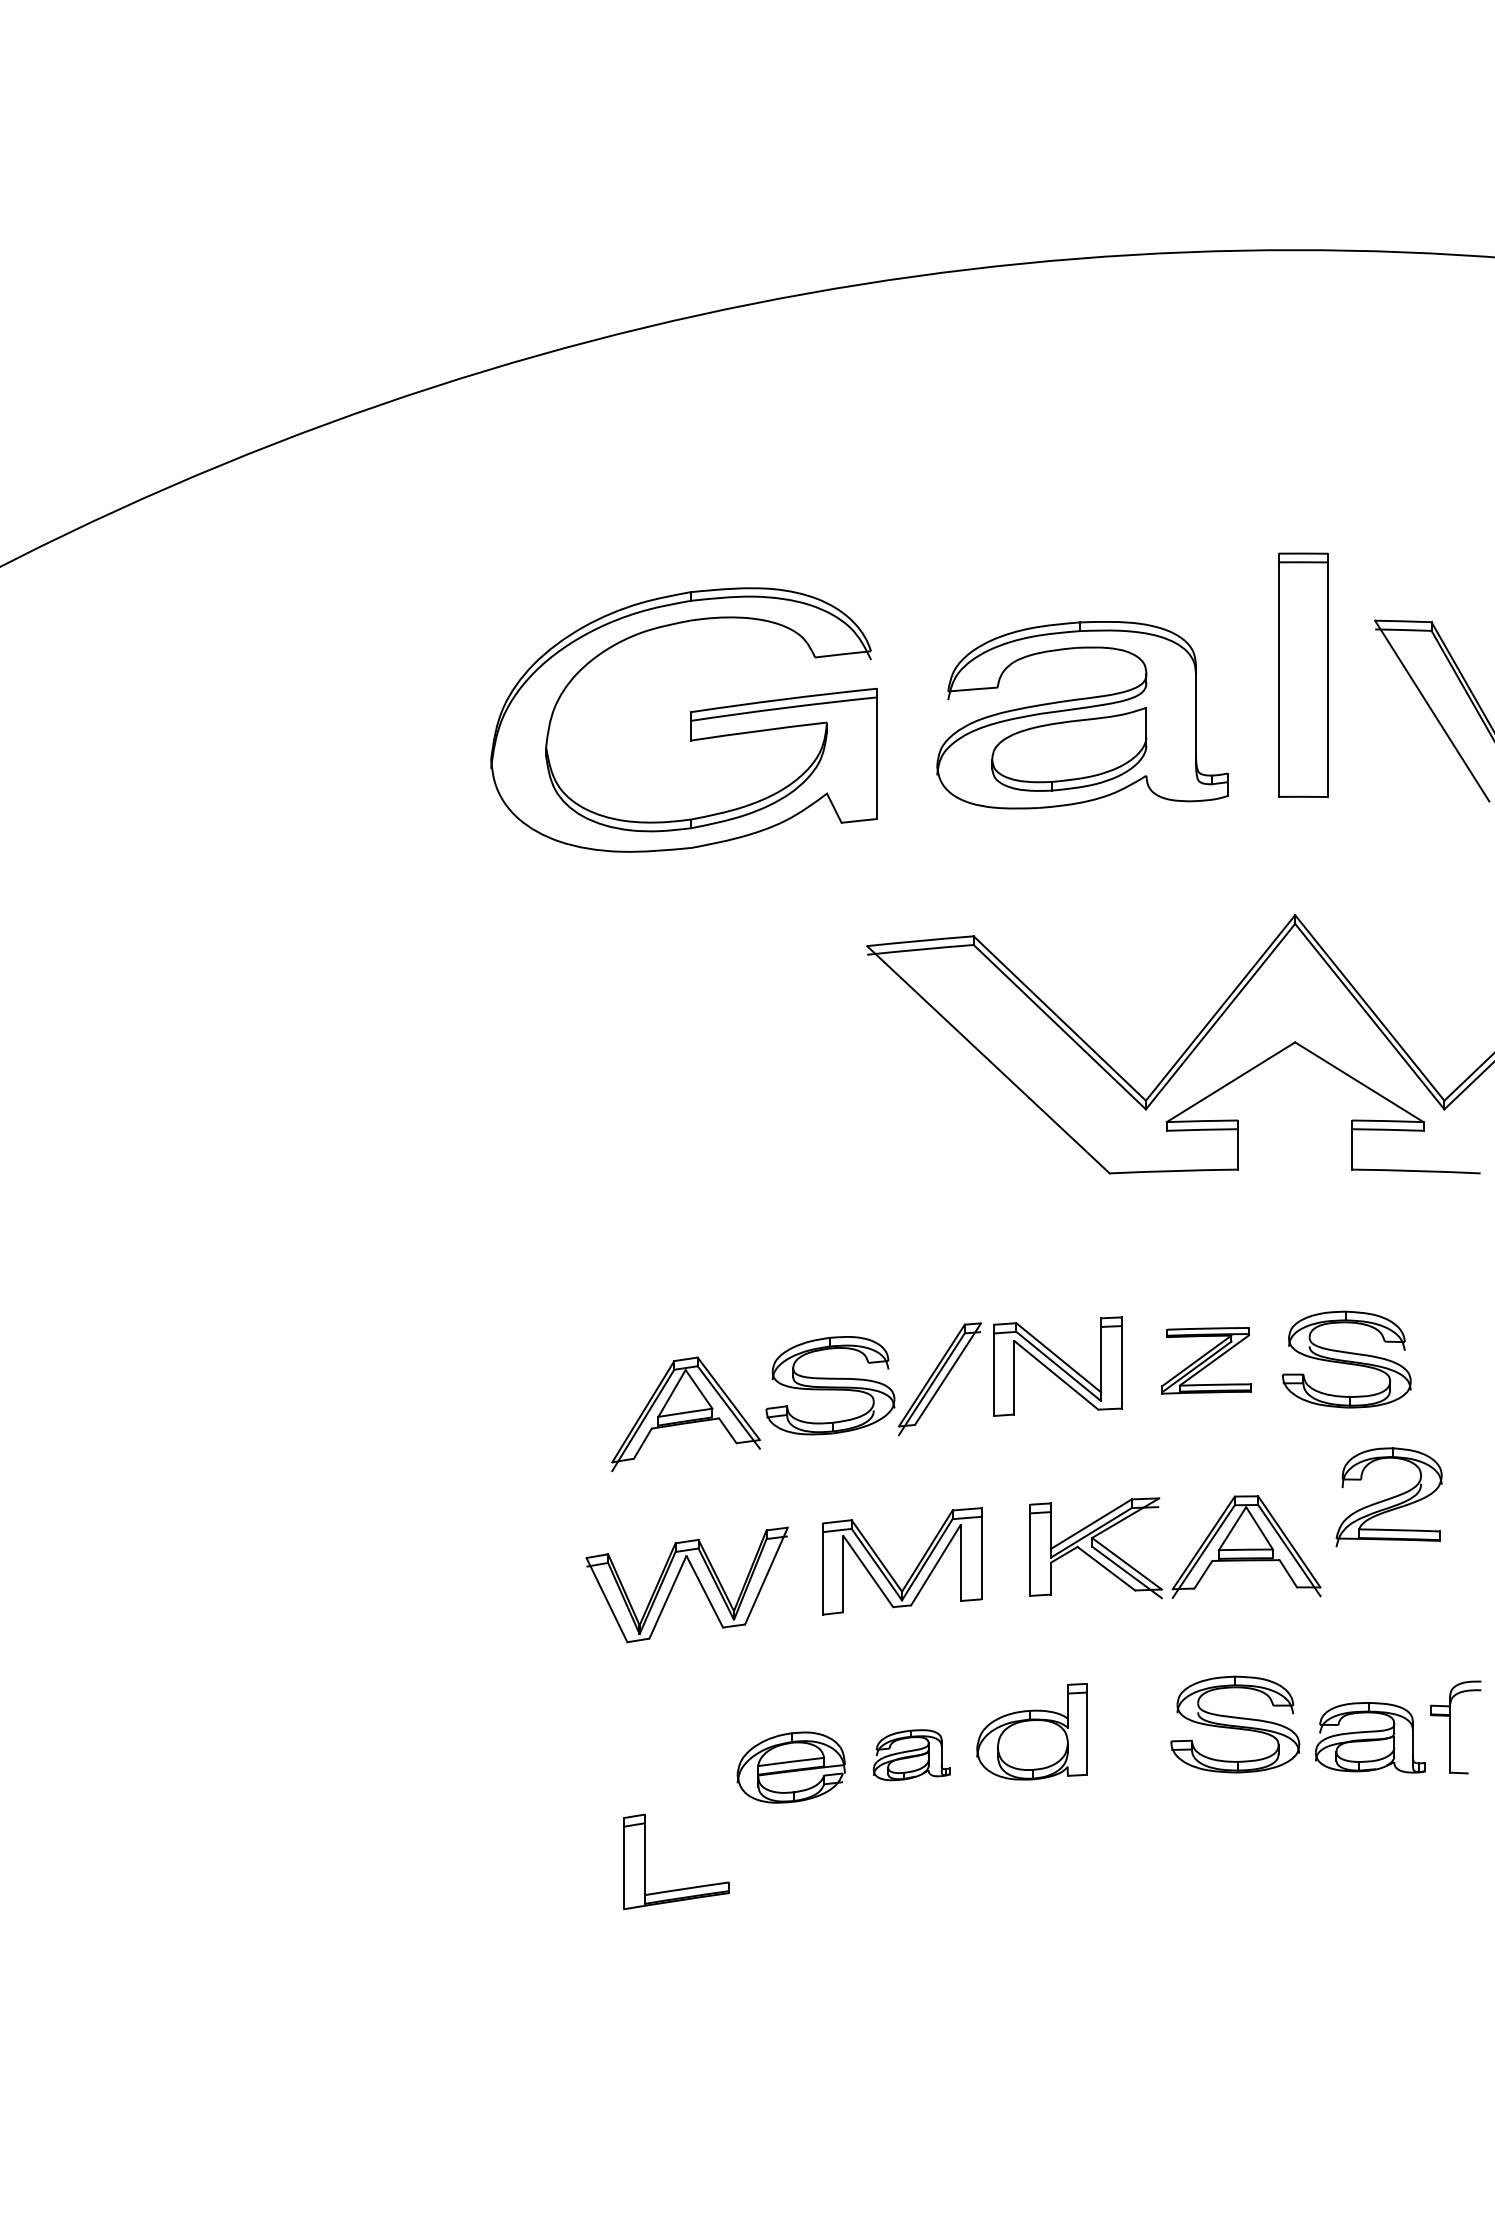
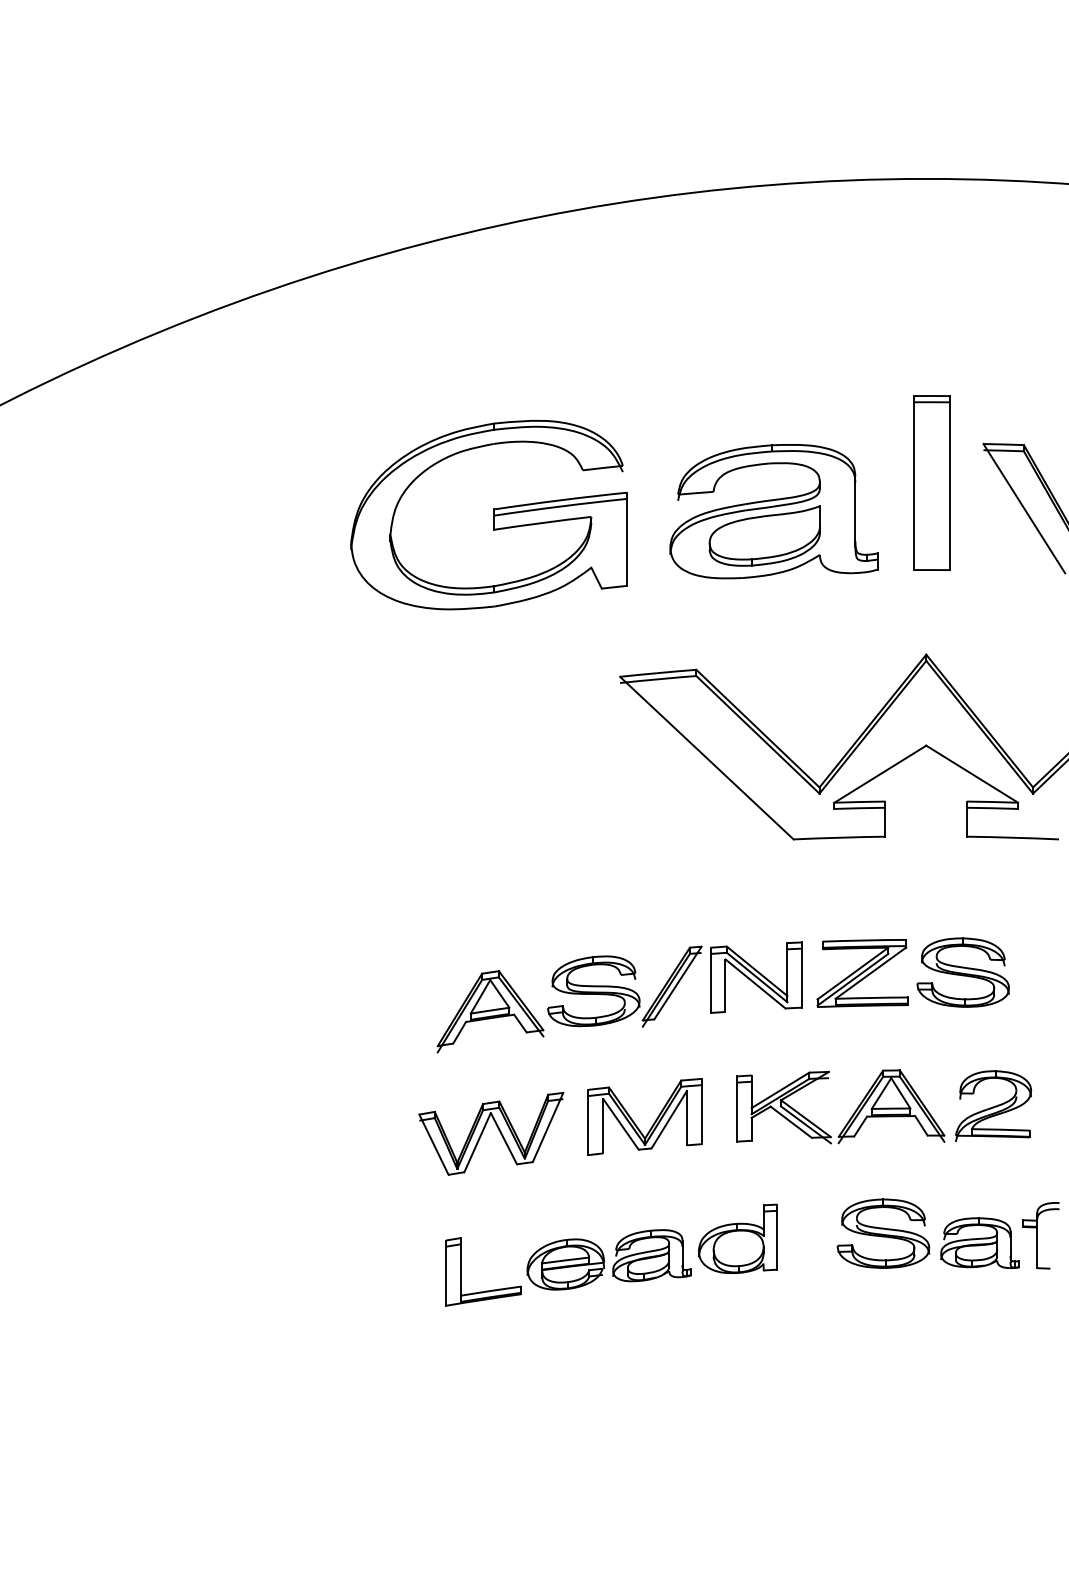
part: (1206, 1360) -> (862, 973), size x1.43
part: (1388, 1497) -> (993, 1106), moved
part: (911, 1754) -> (651, 1255), size x1.43
part: (679, 1888) -> (485, 1290), moved

